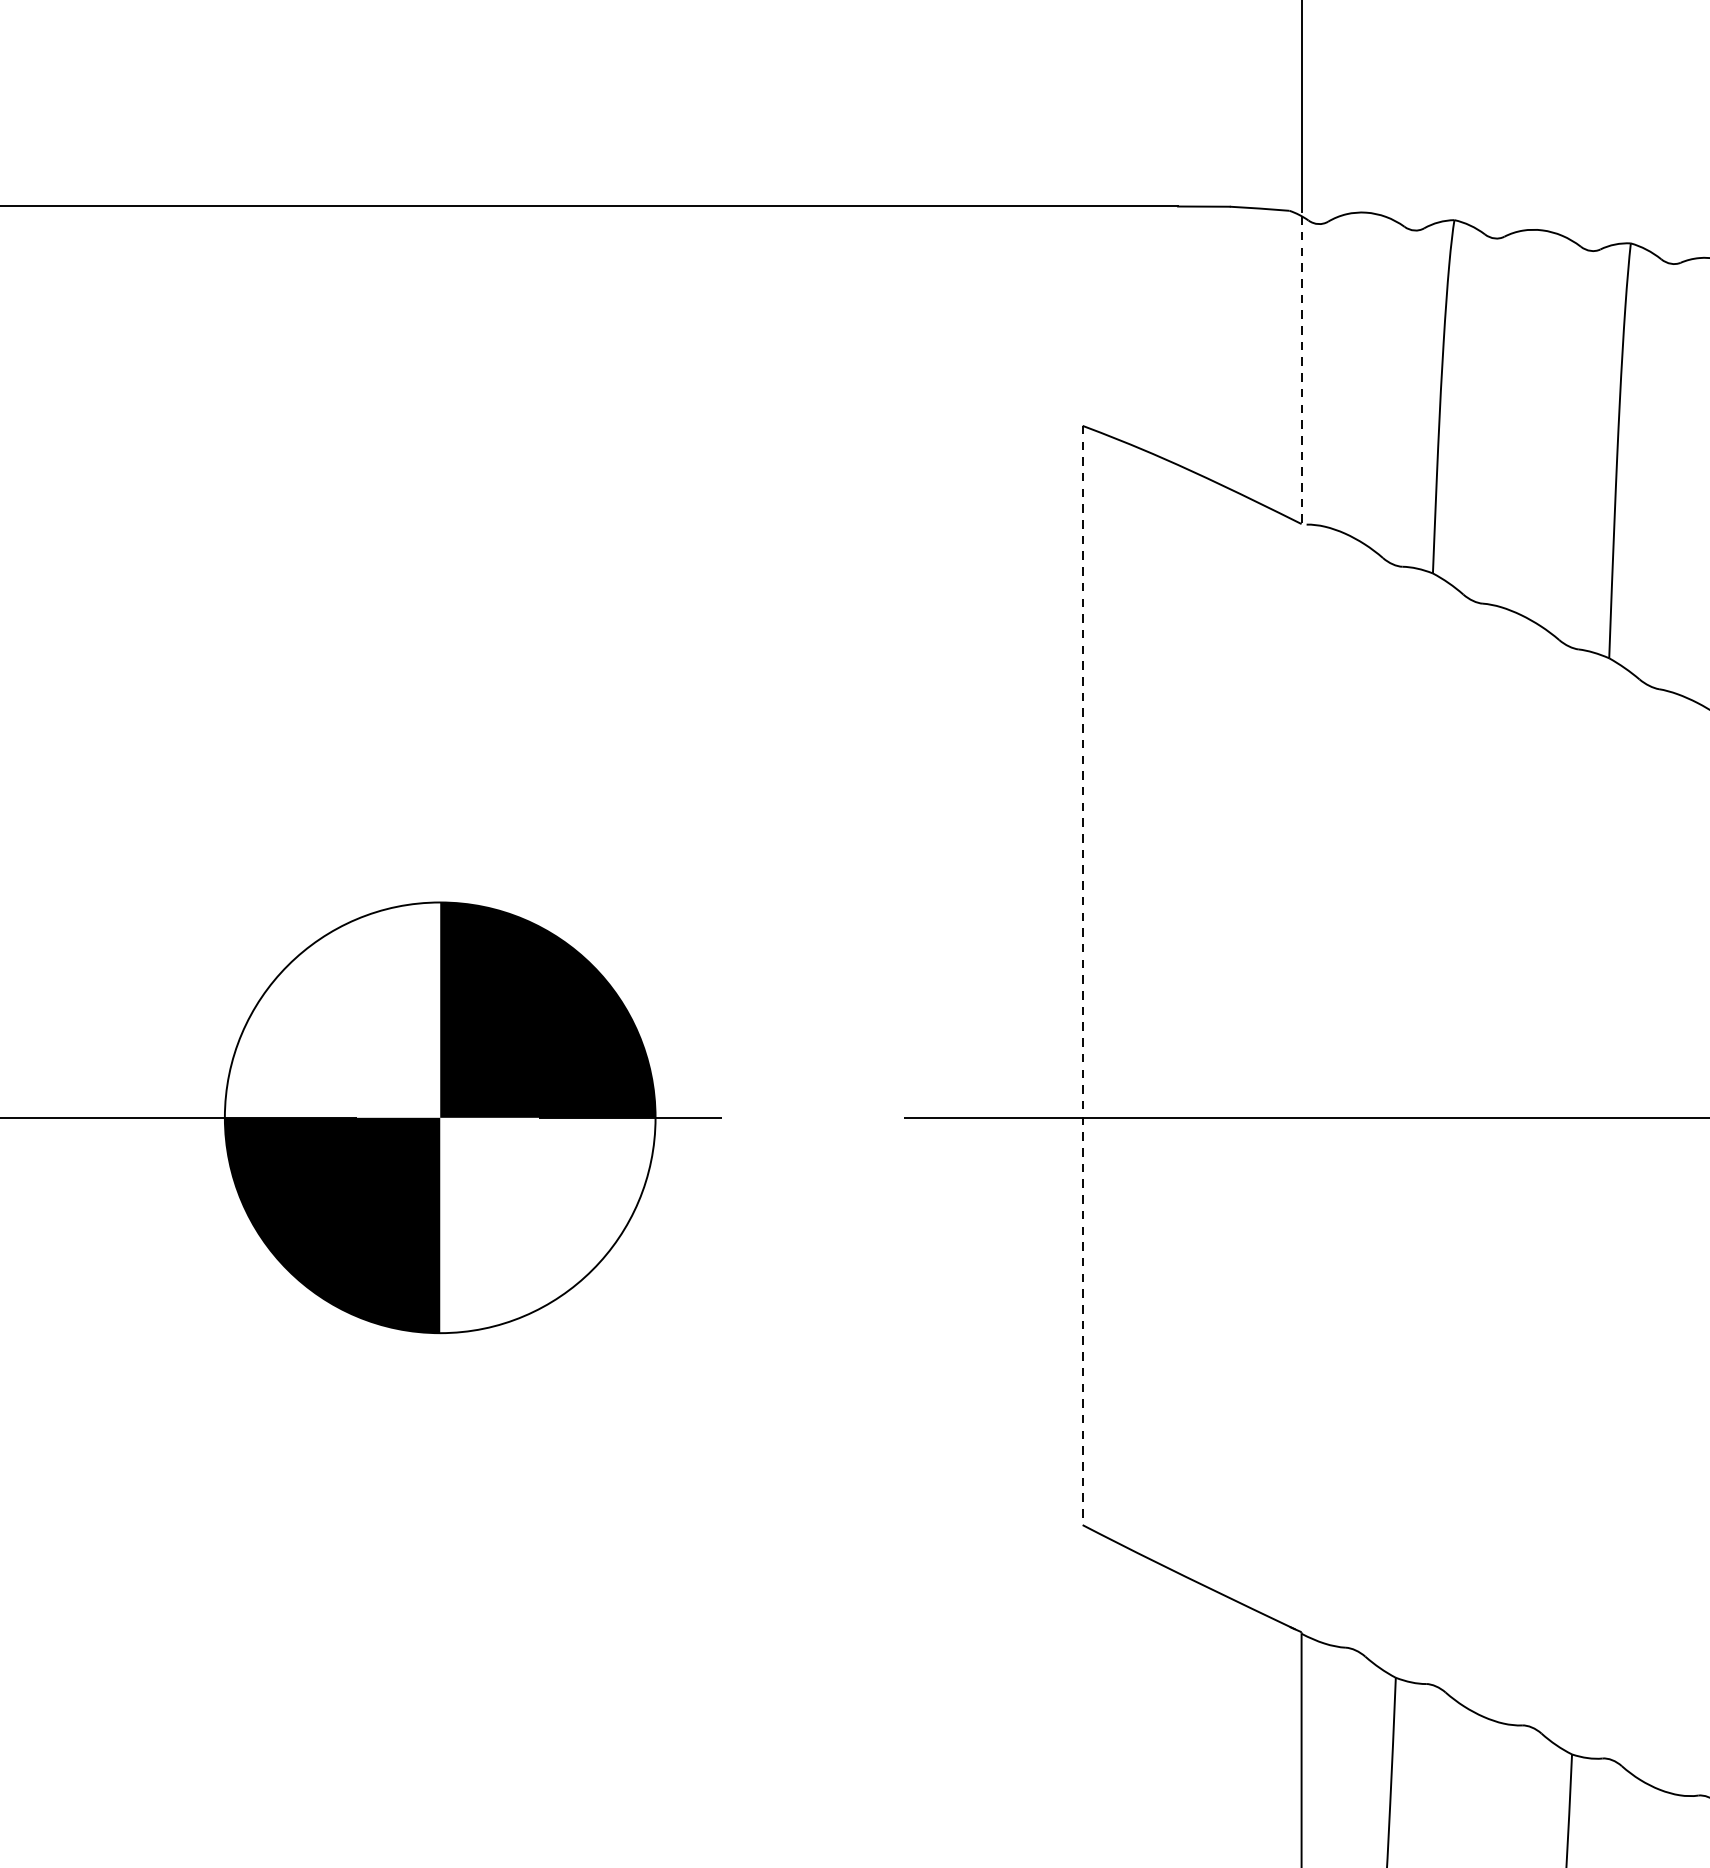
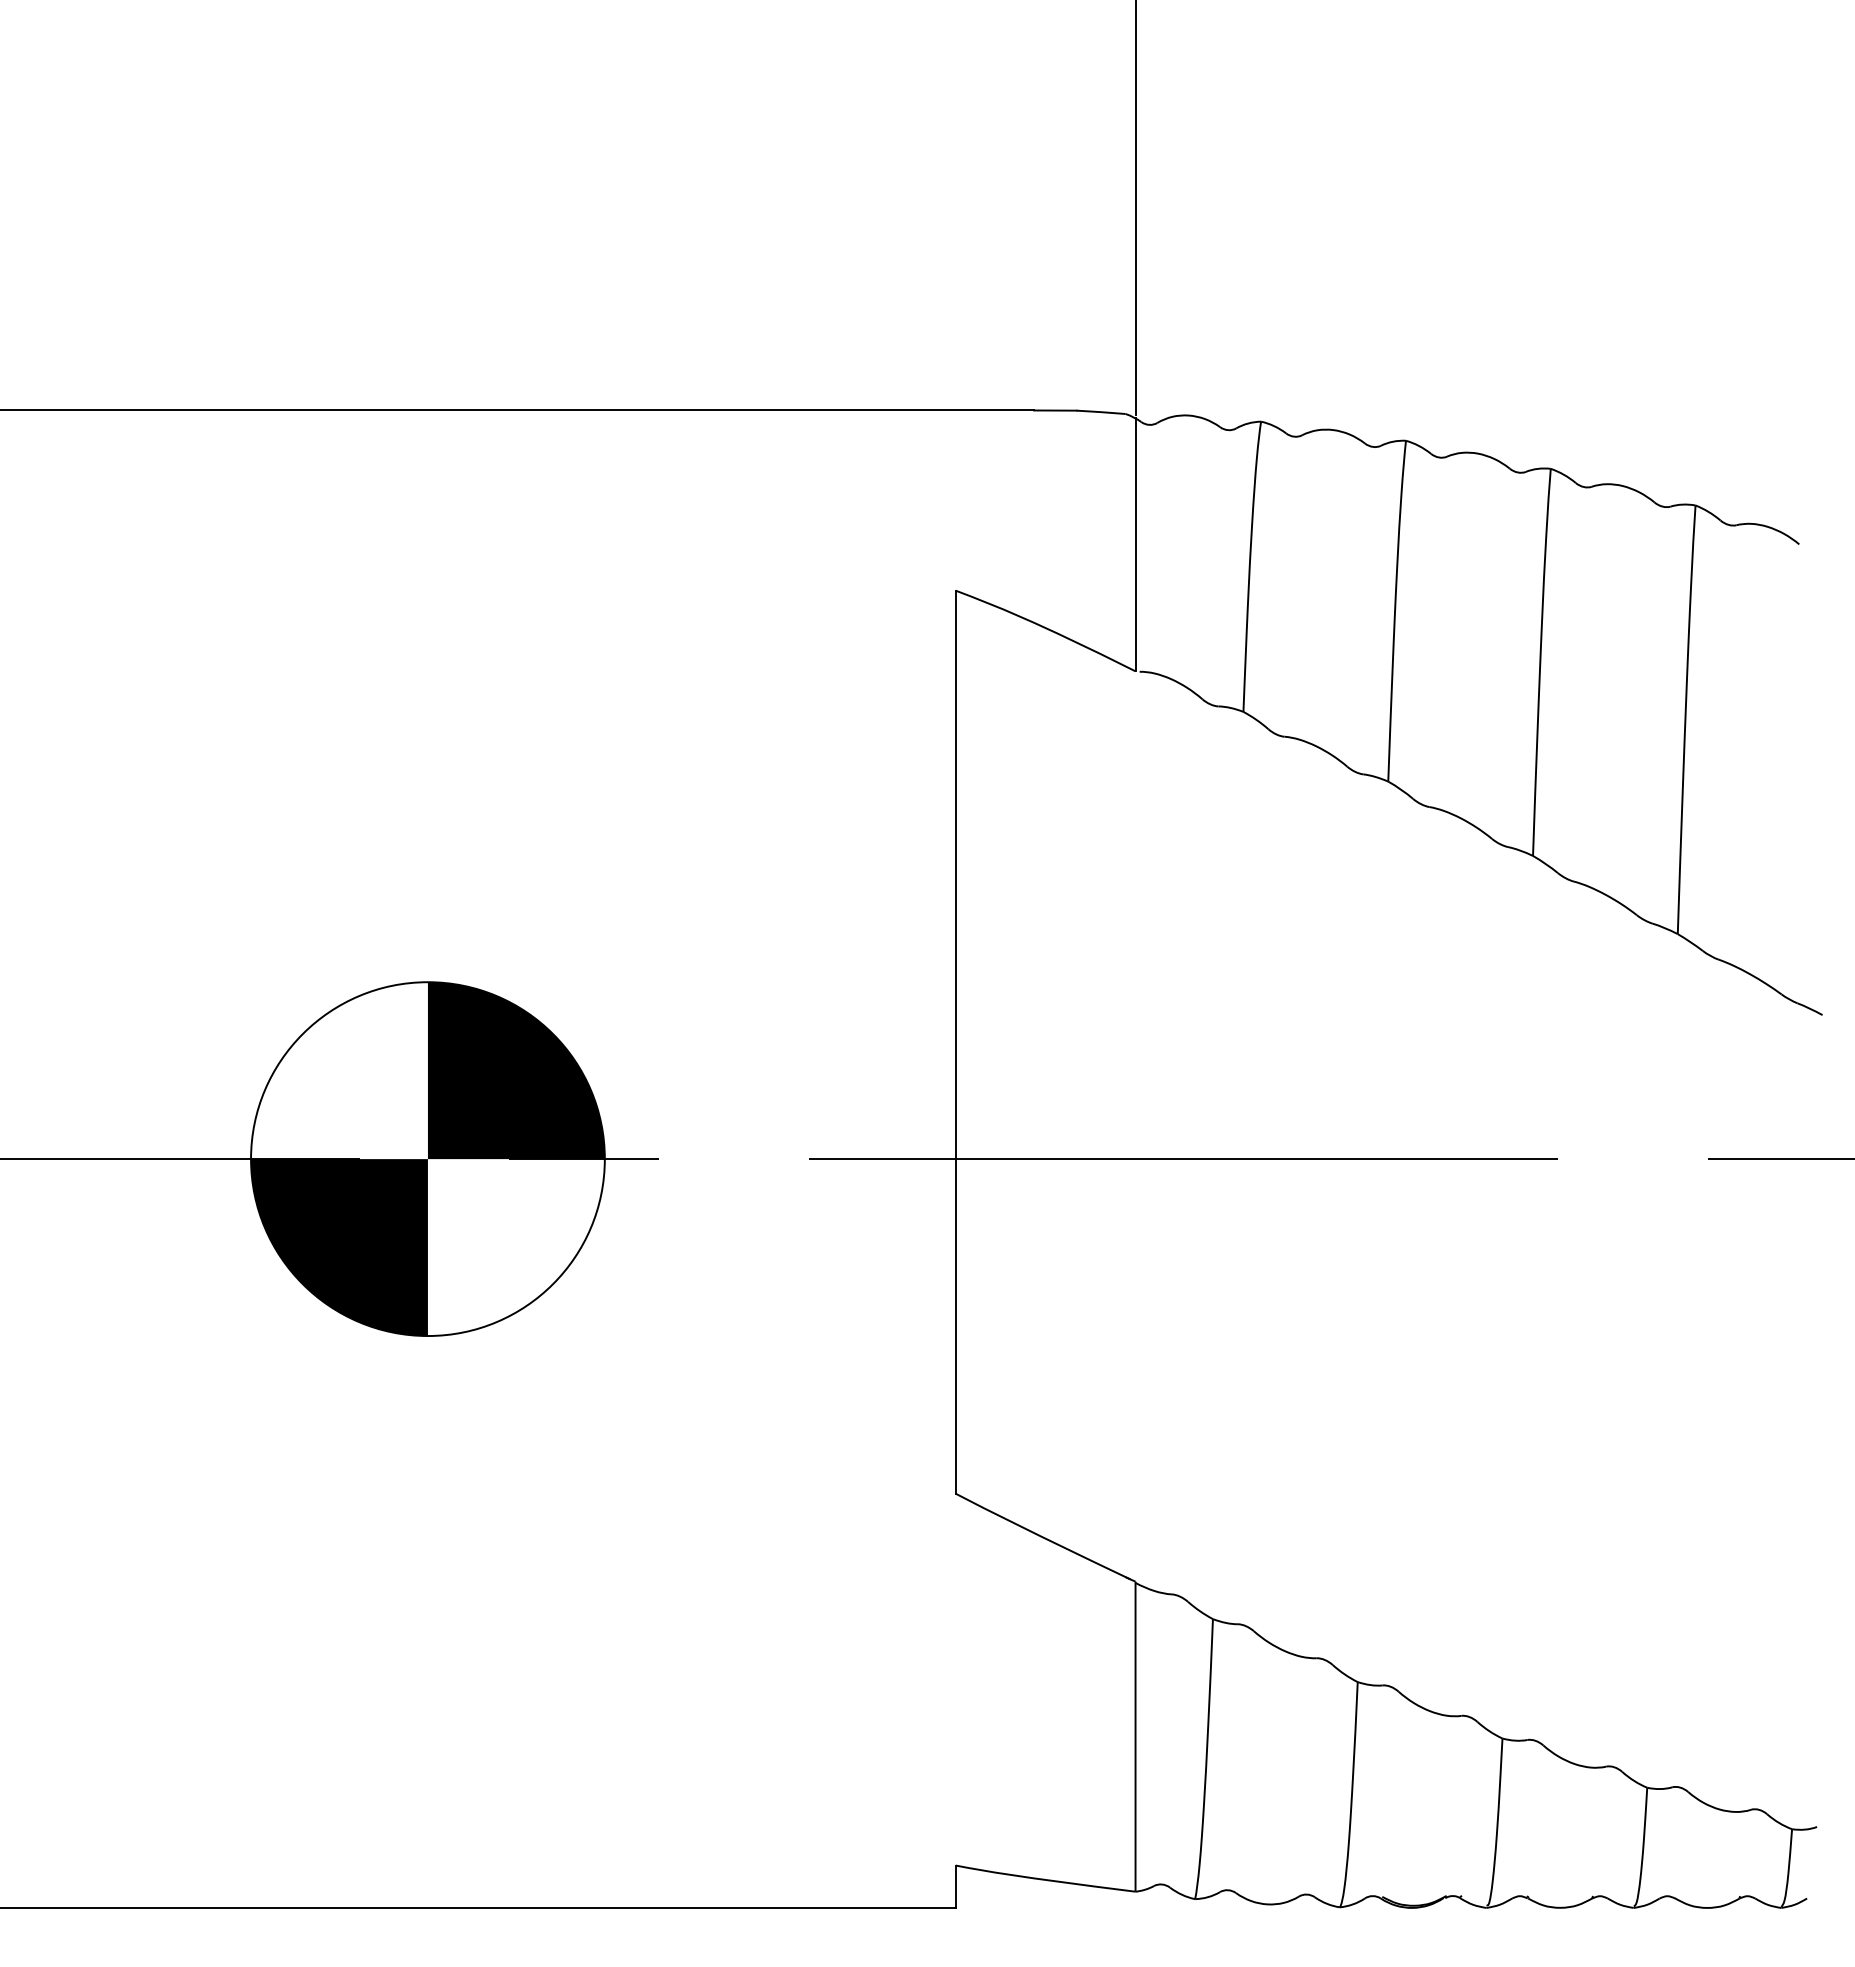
line: (1301, 370) -> (1135, 545), dashed -> solid
line: (1082, 975) -> (955, 1042), dashed -> solid

